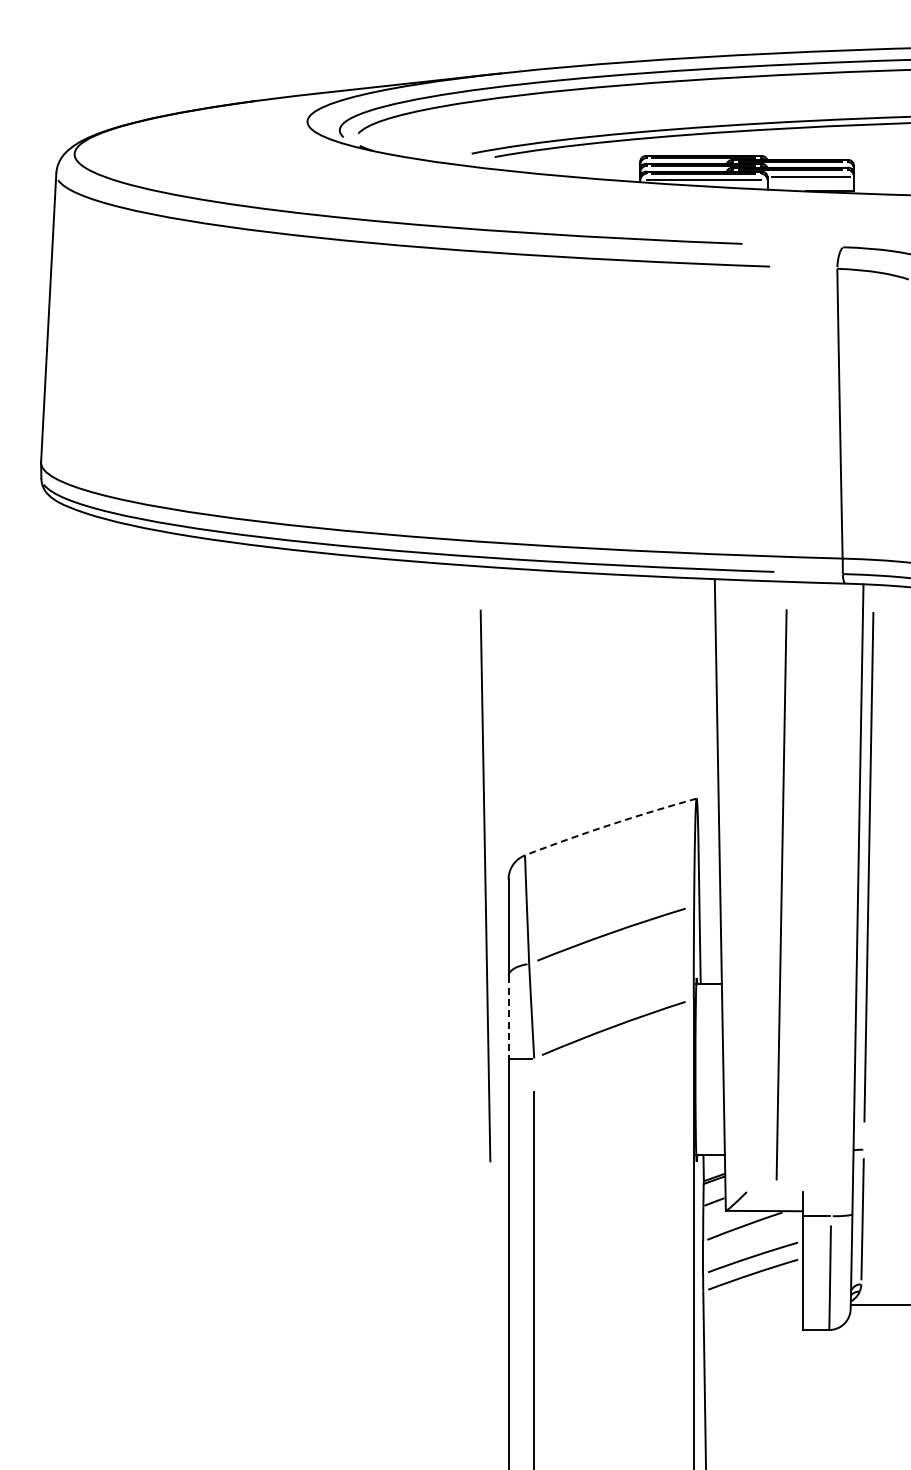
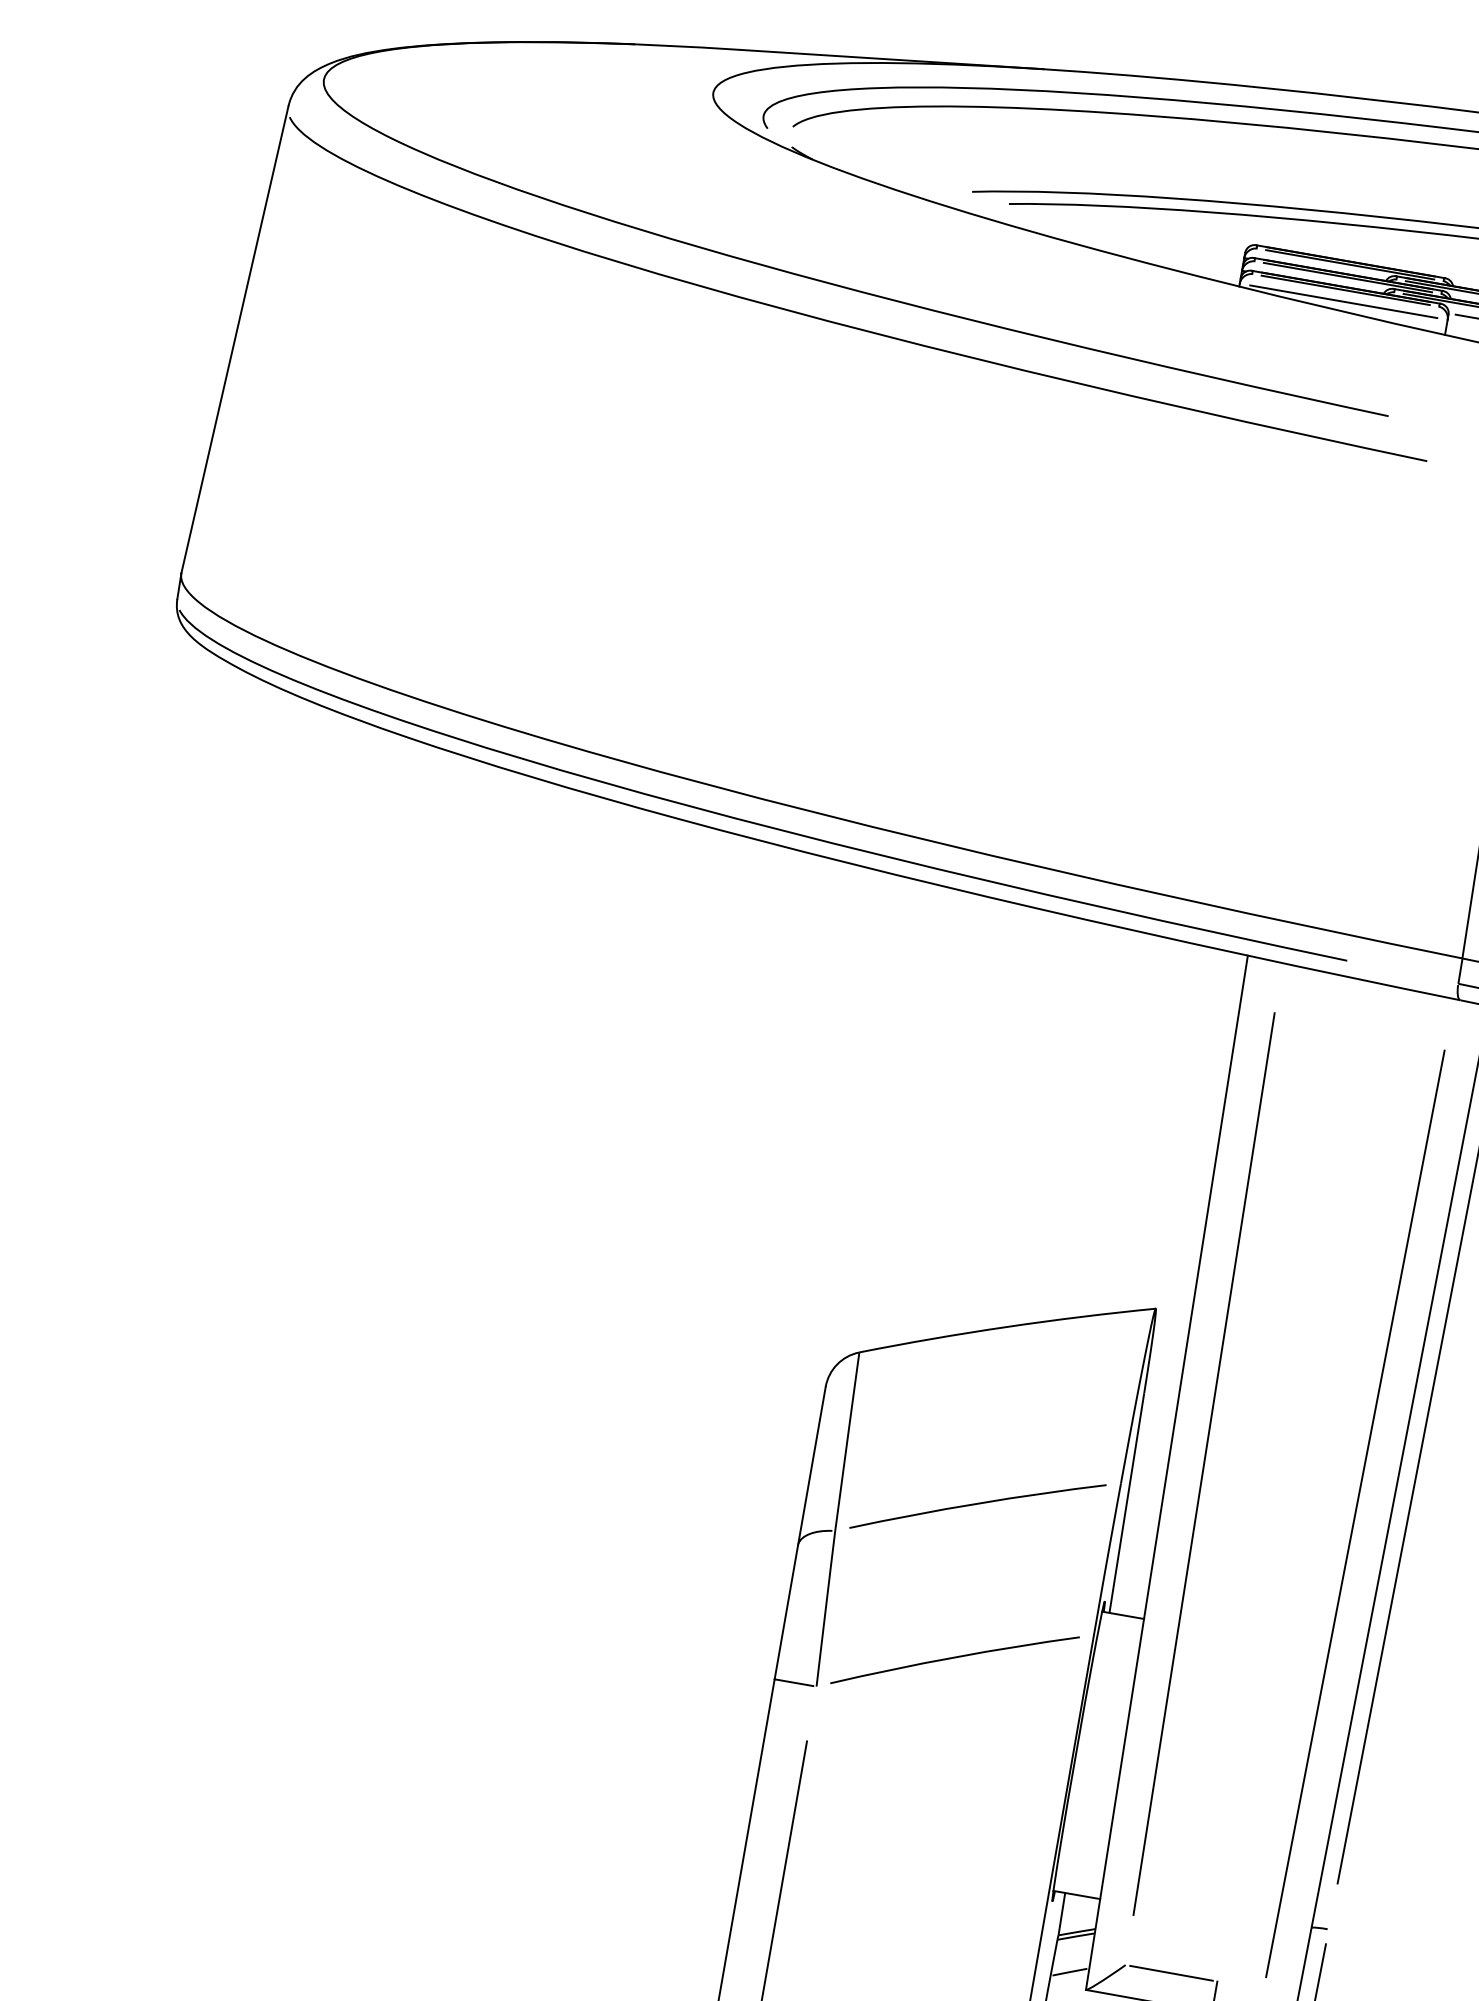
arc: (610, 824) -> (1007, 1326), dashed -> solid
line: (485, 885) -> (1204, 1463), moved
line: (781, 894) -> (1355, 1513), moved
line: (508, 1017) -> (786, 1612), dashed -> solid
line: (774, 1192) -> (1170, 1973), added

